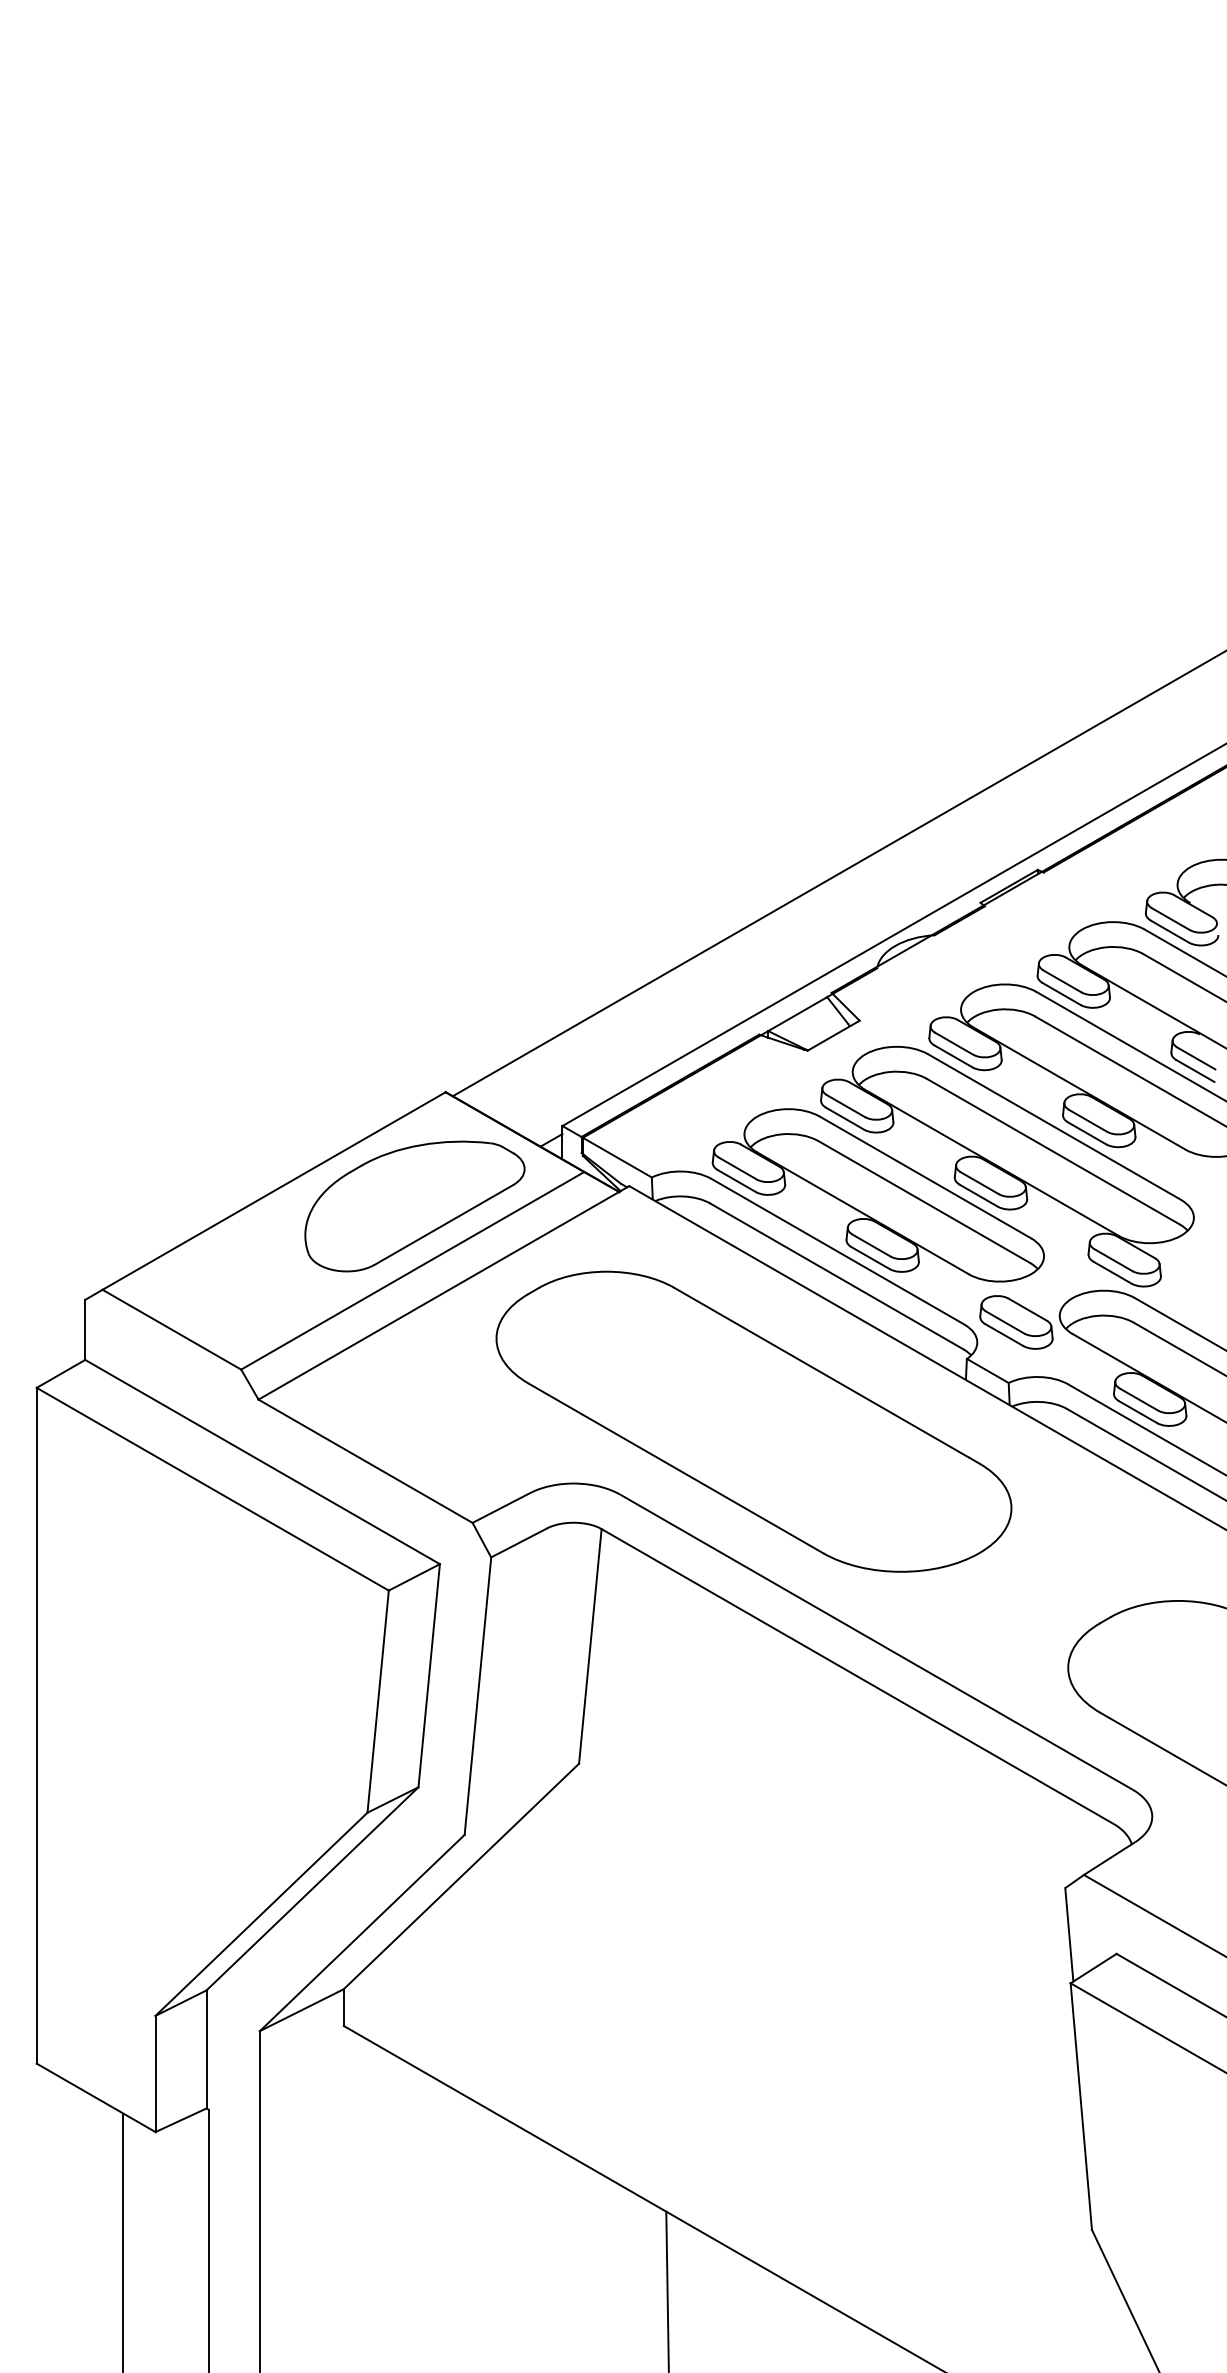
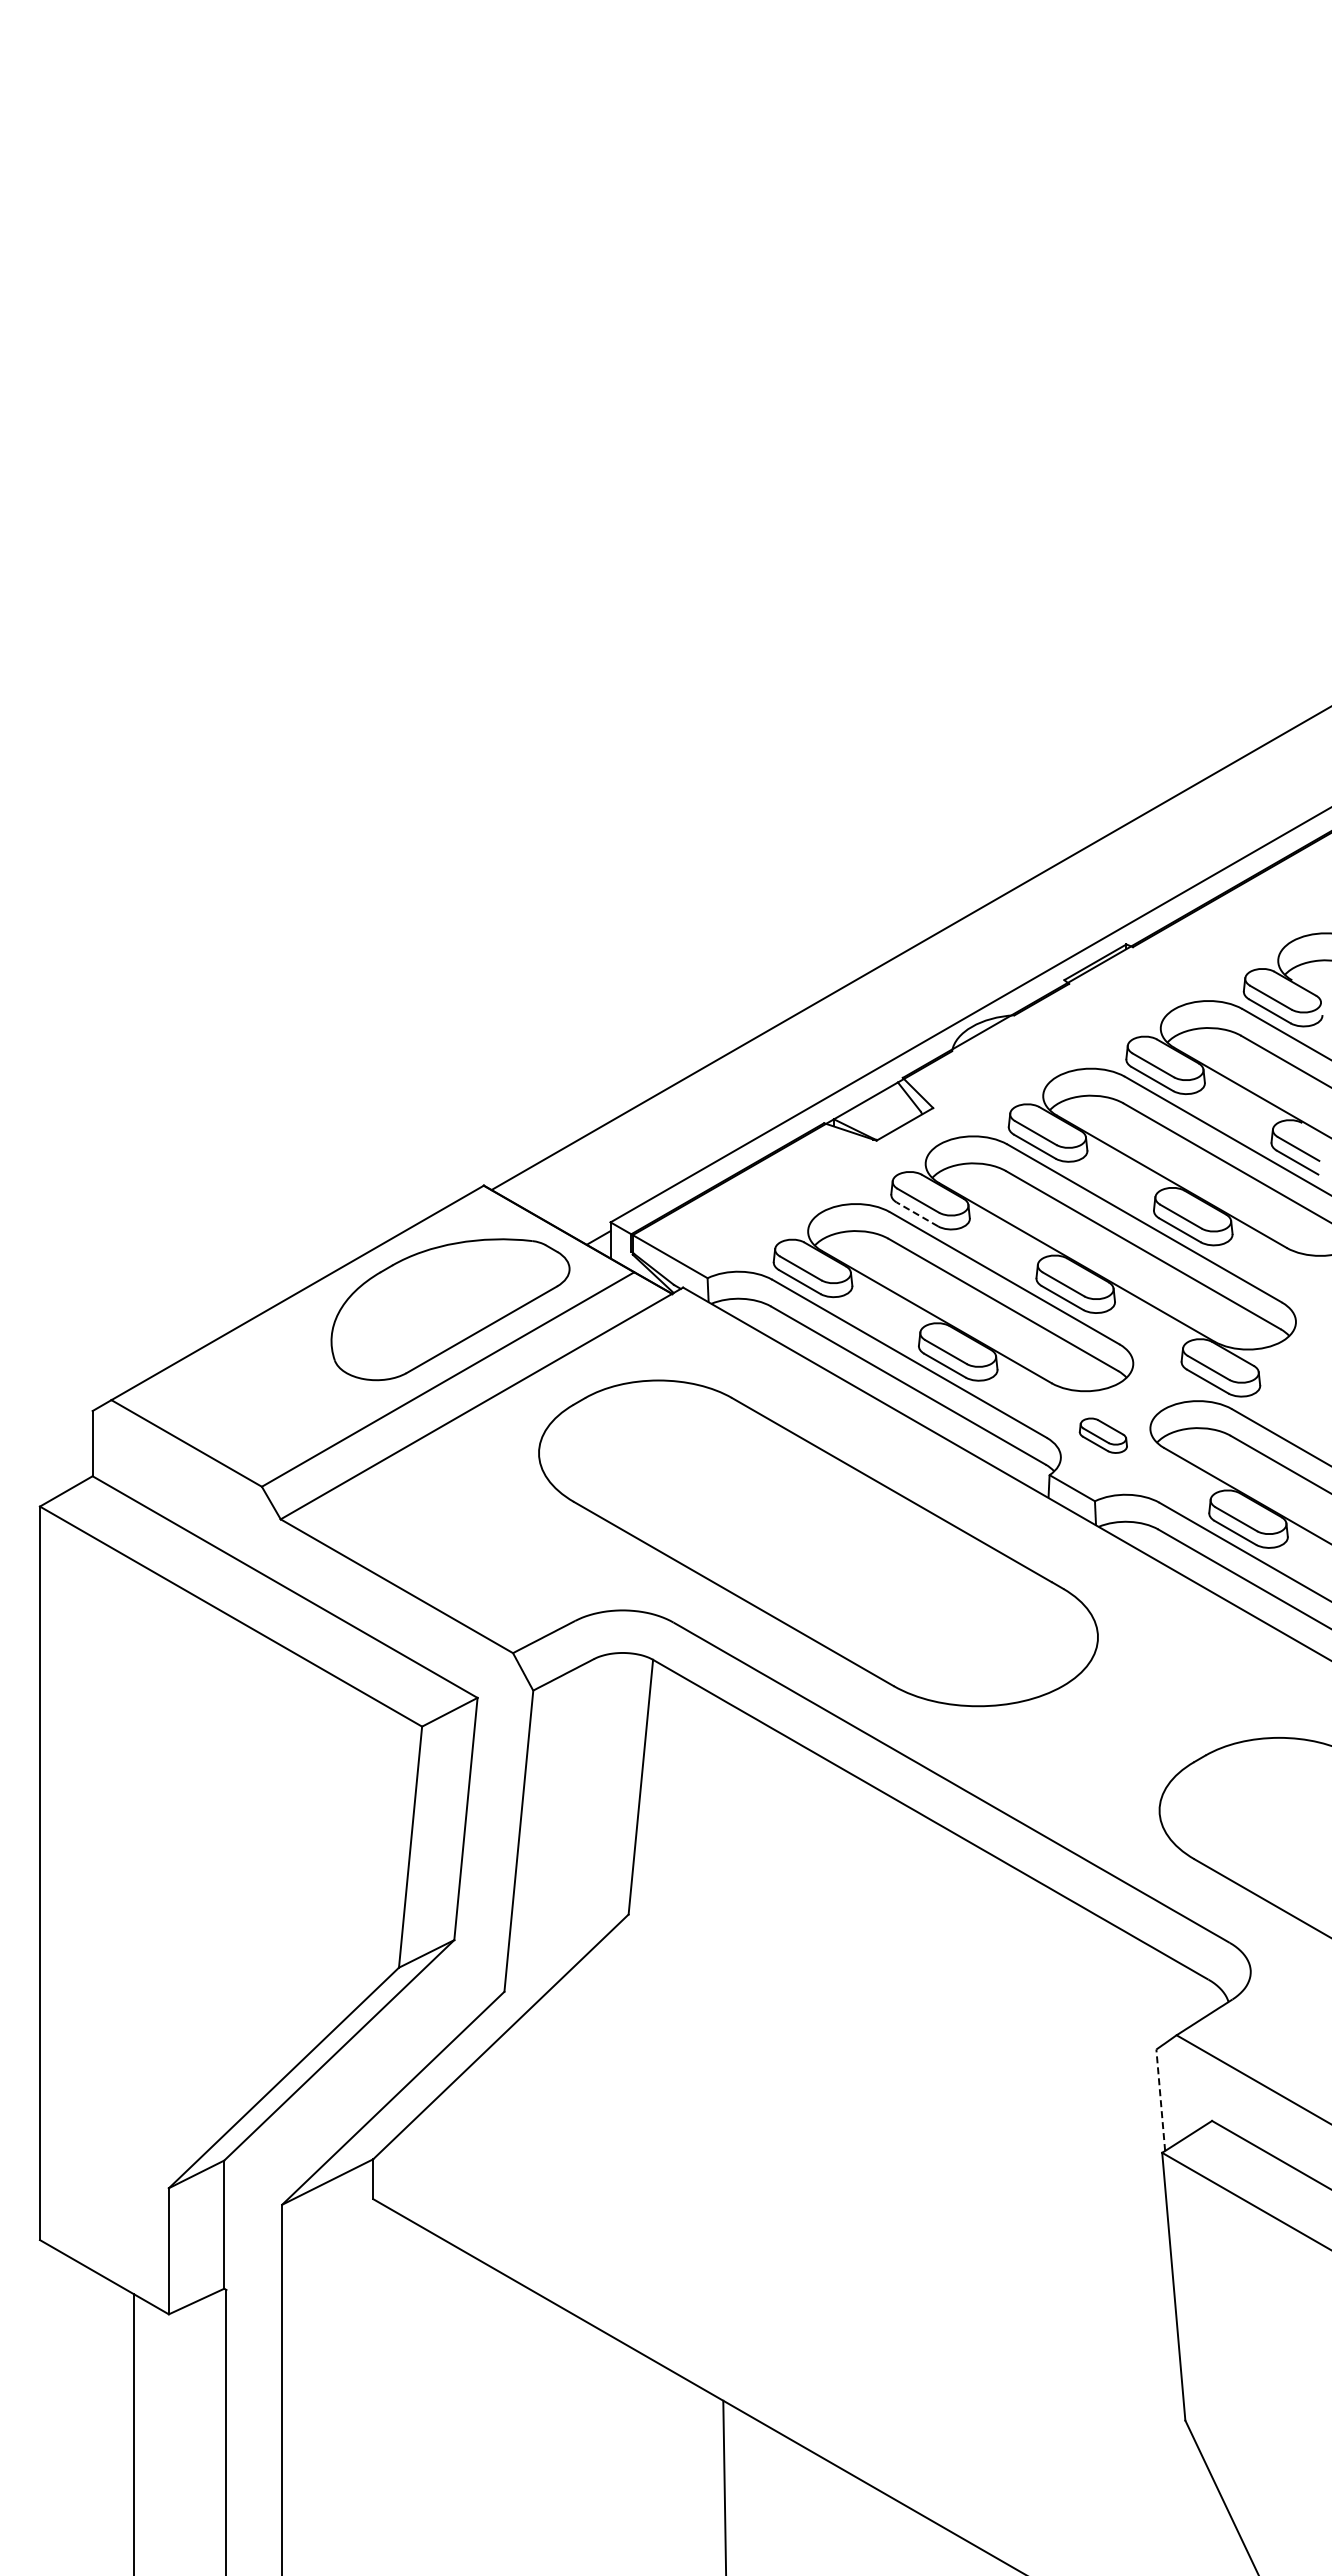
line: (845, 1118) -> (917, 1214), solid -> dashed
part: (1016, 1322) -> (1103, 1435), size x0.6
line: (1069, 1935) -> (1160, 2100), solid -> dashed

